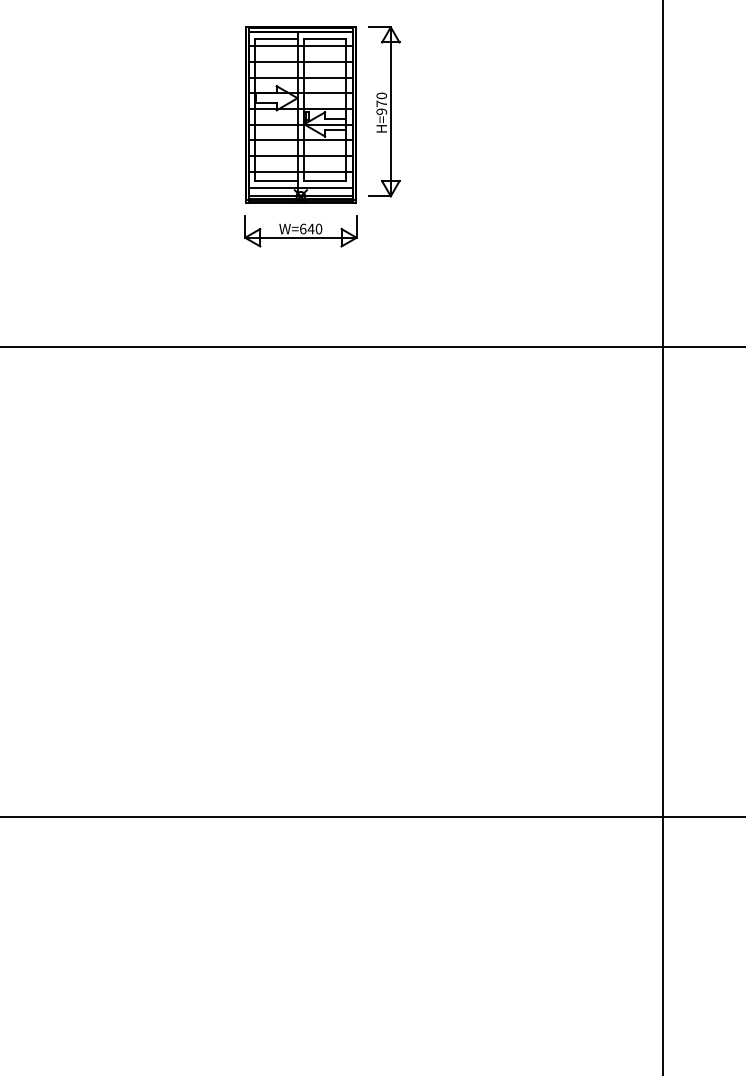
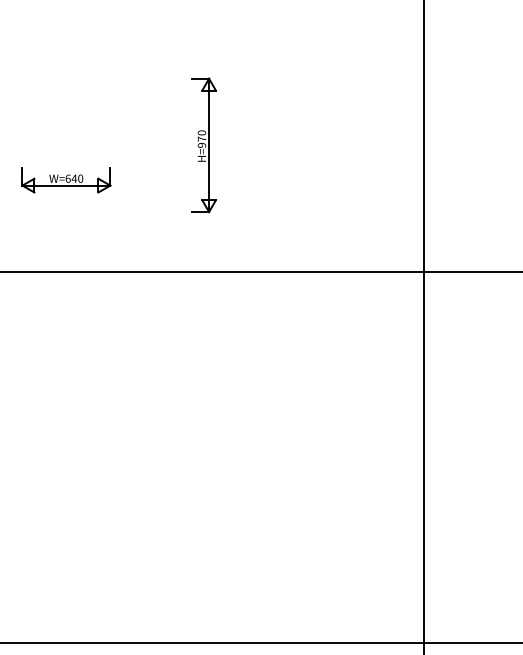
part: (384, 111) -> (204, 145), moved
part: (300, 114) -> (137, 88), removed
part: (300, 231) -> (66, 180), moved

